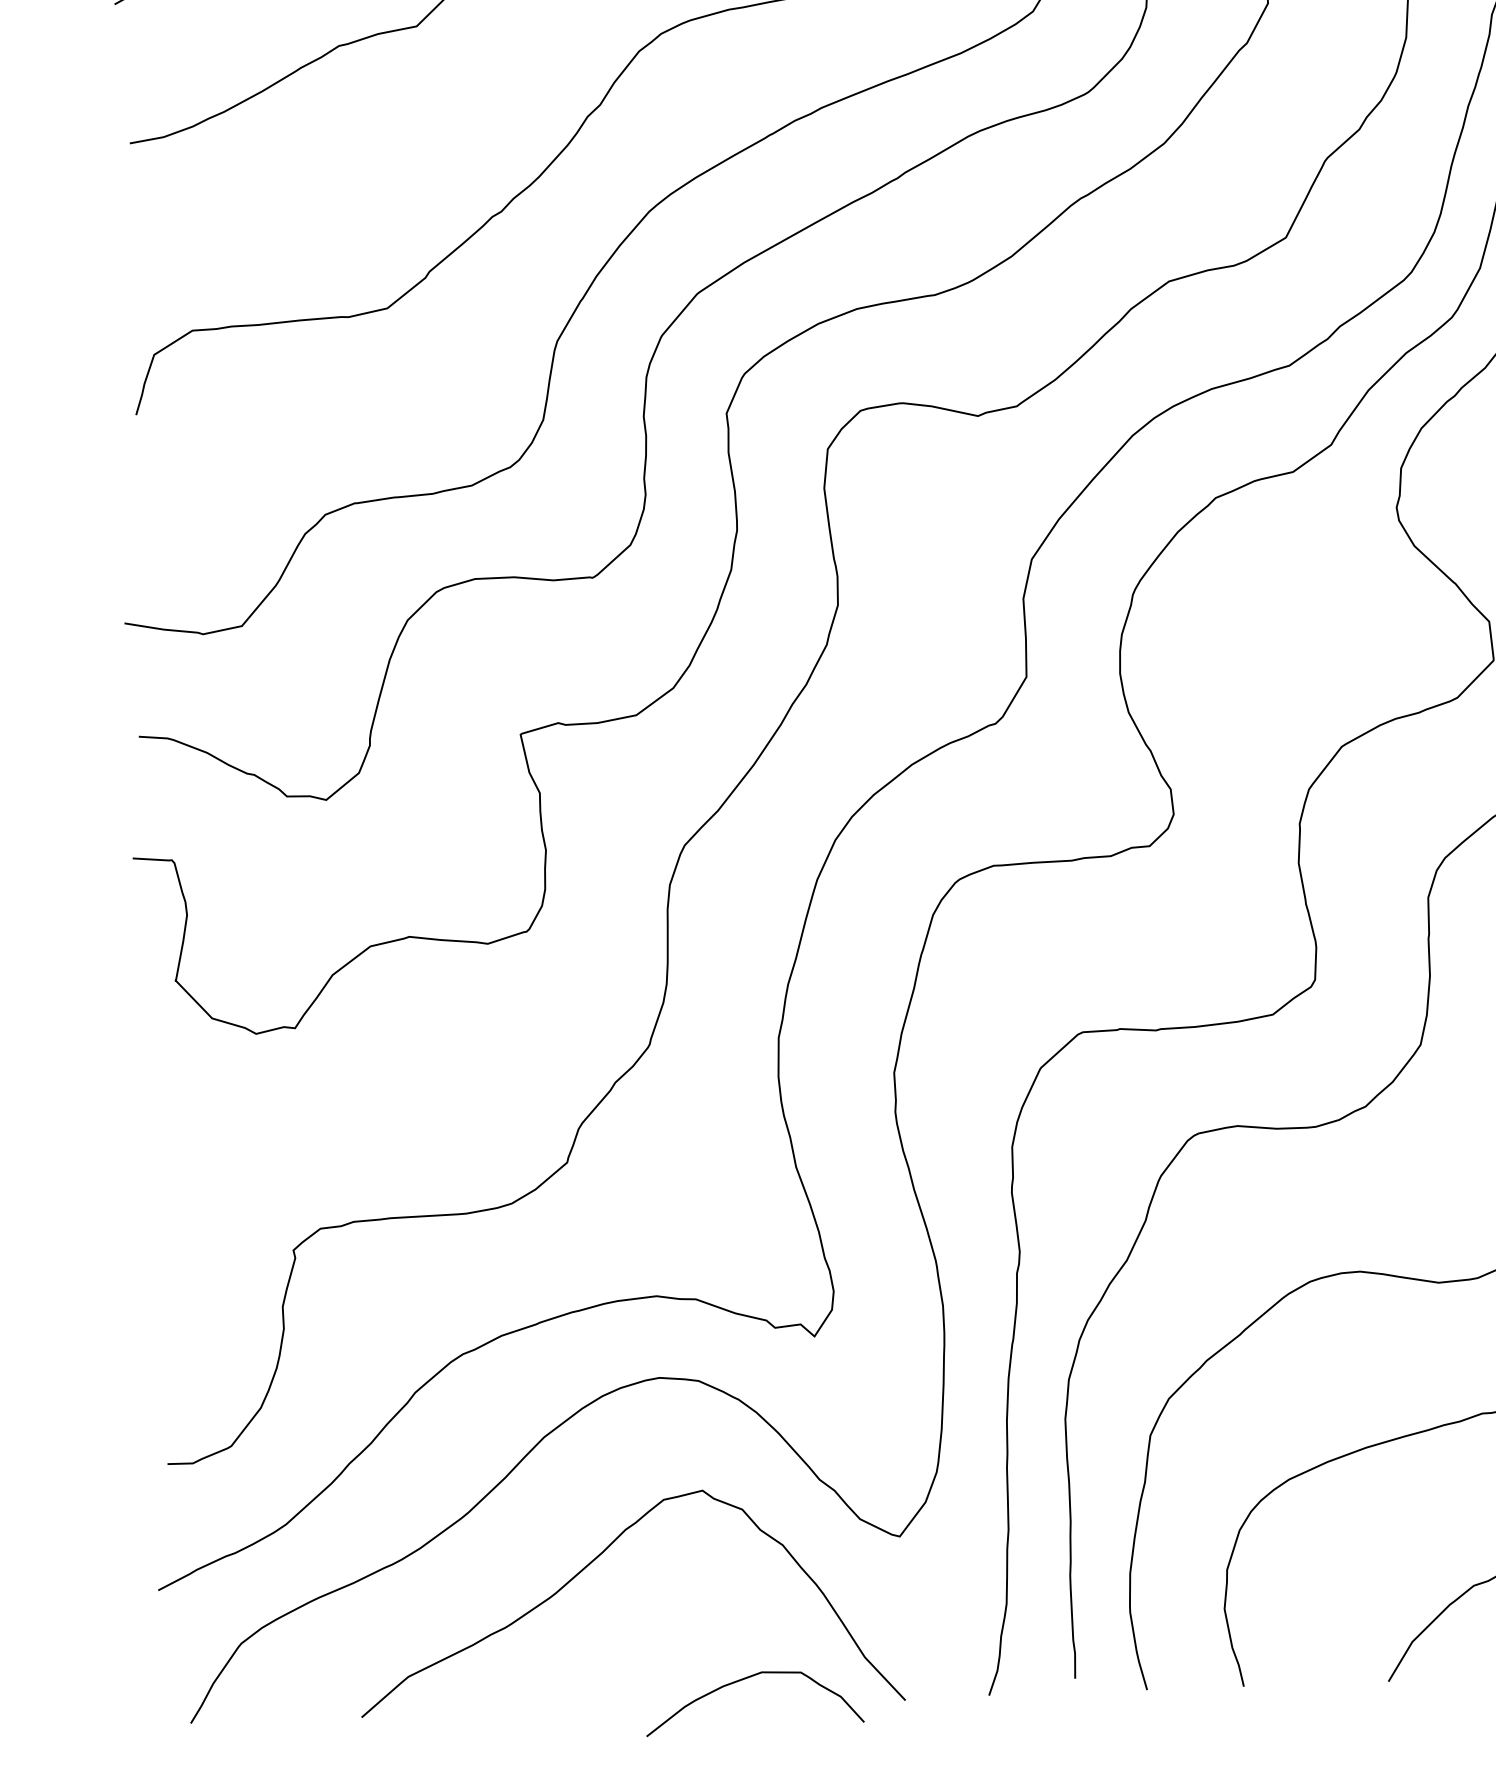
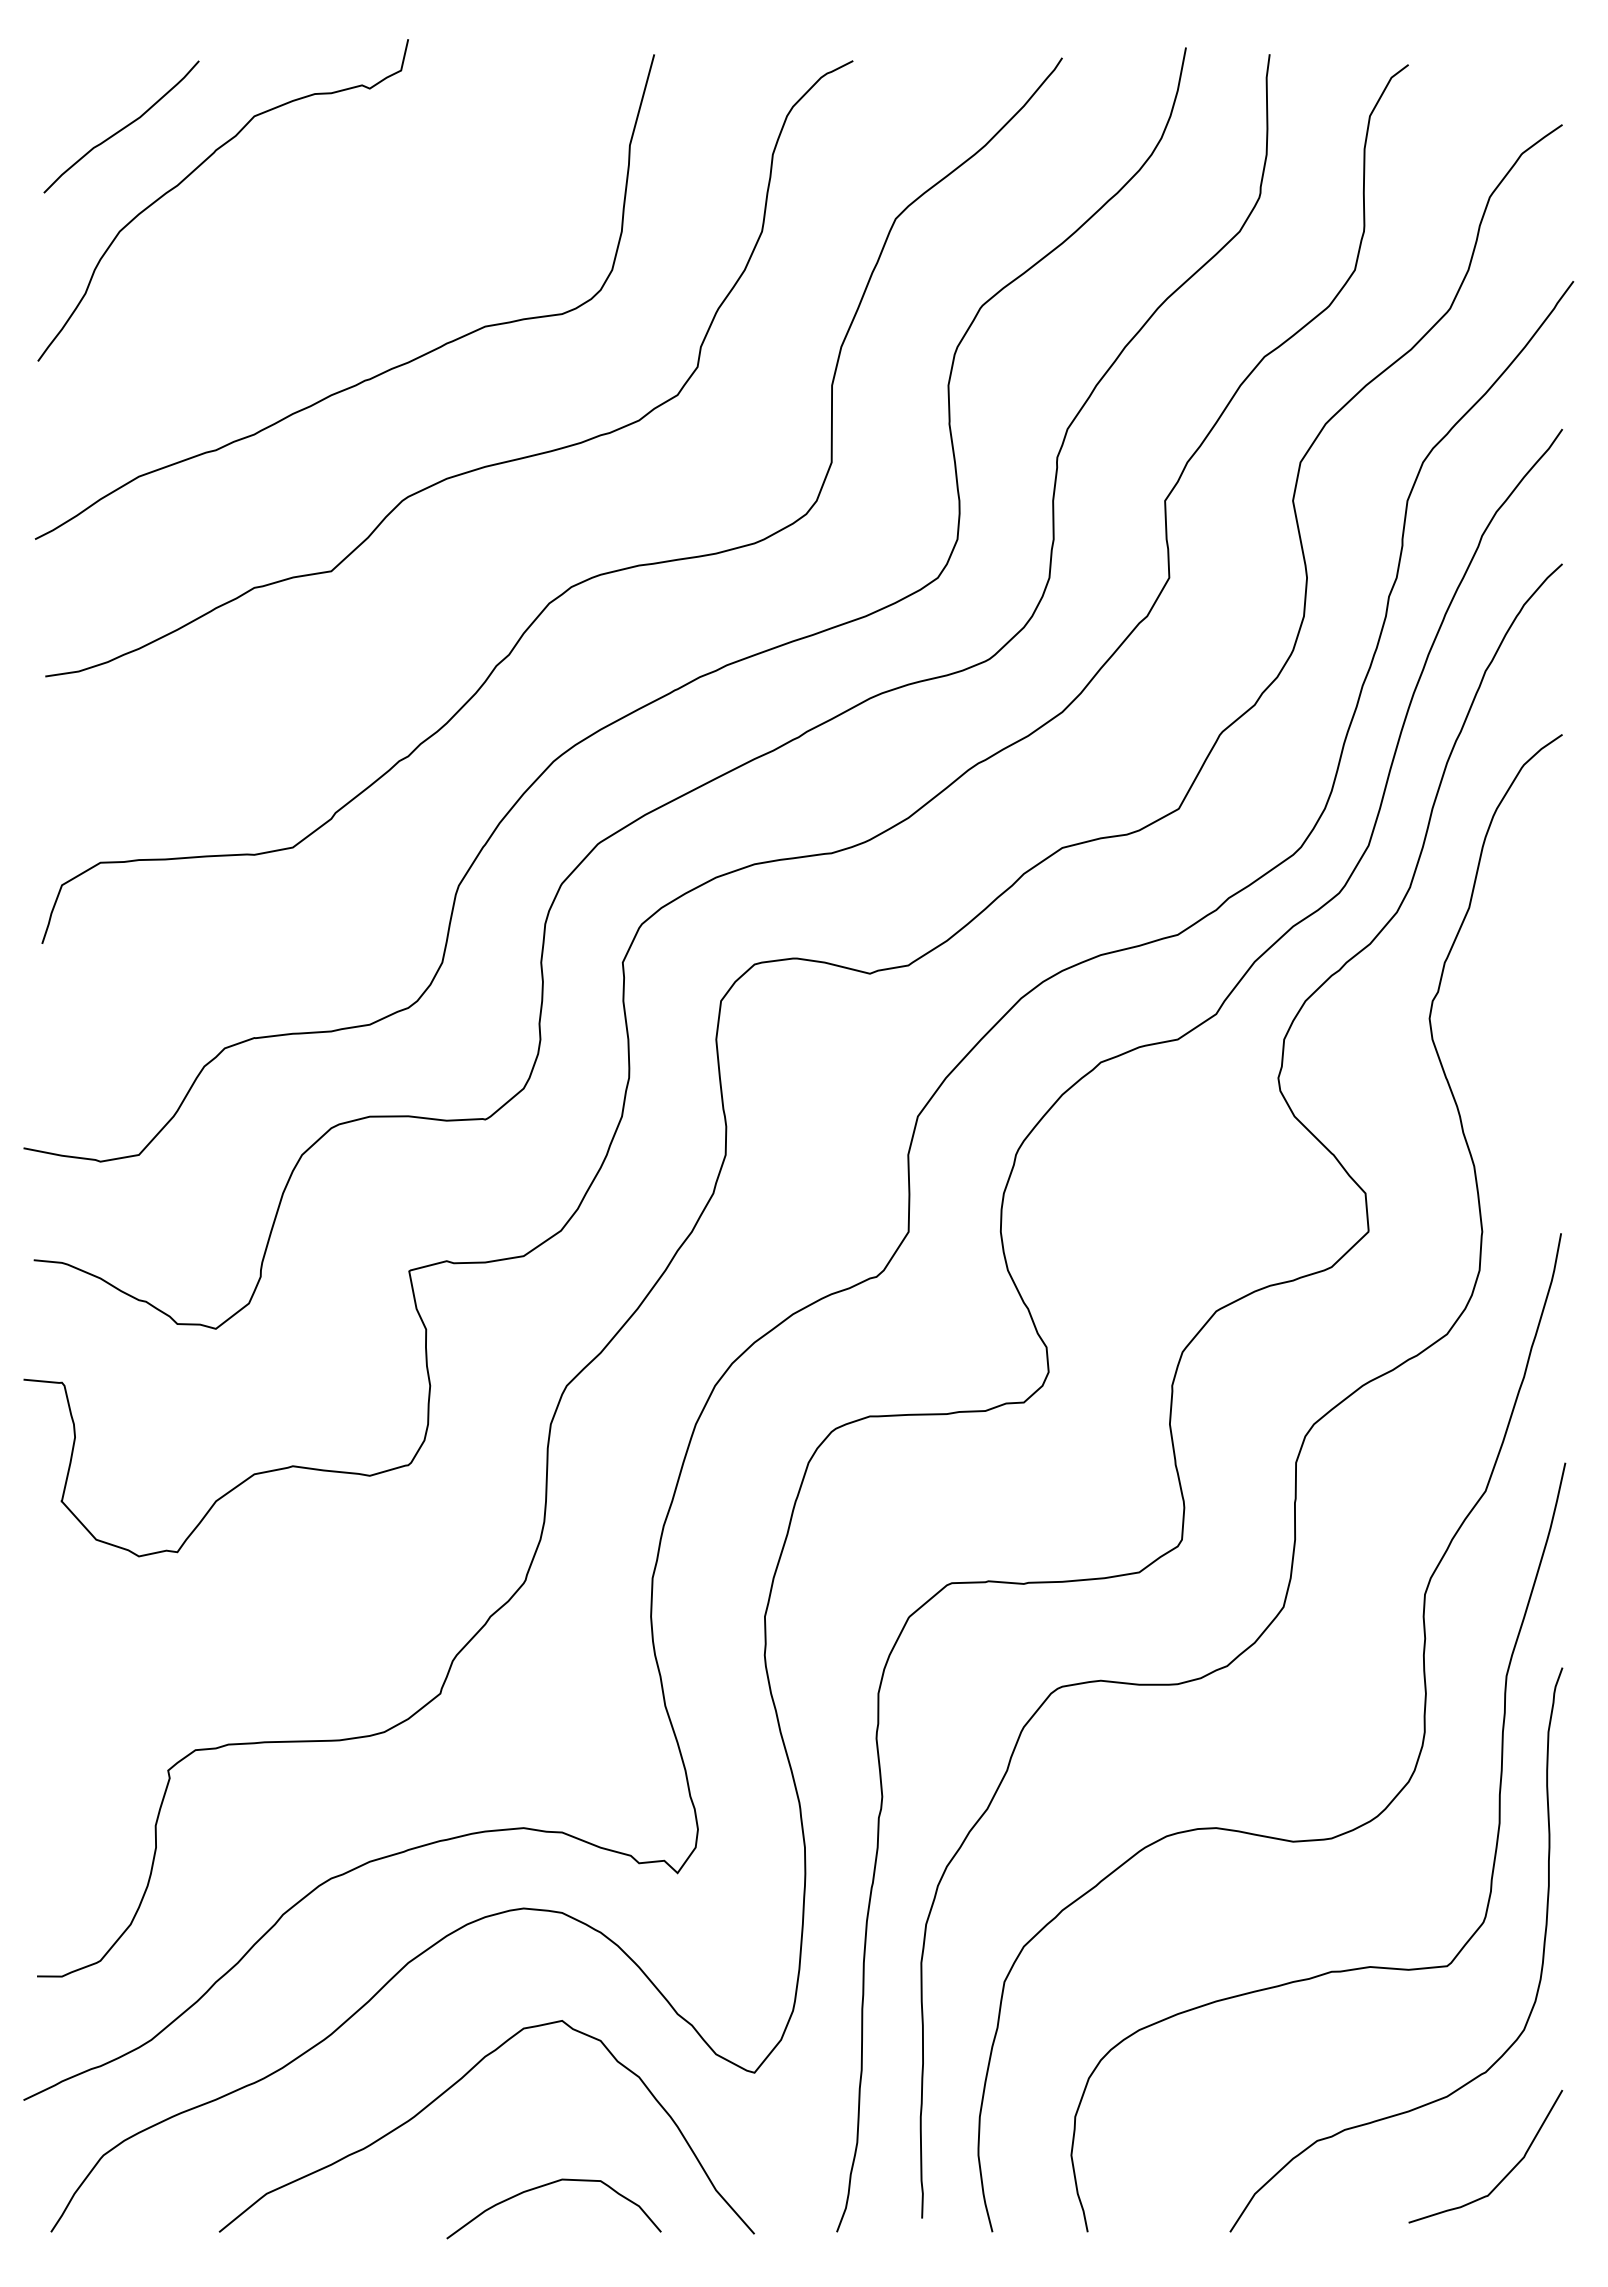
curve: (747, 1678) -> (547, 2185), moved

